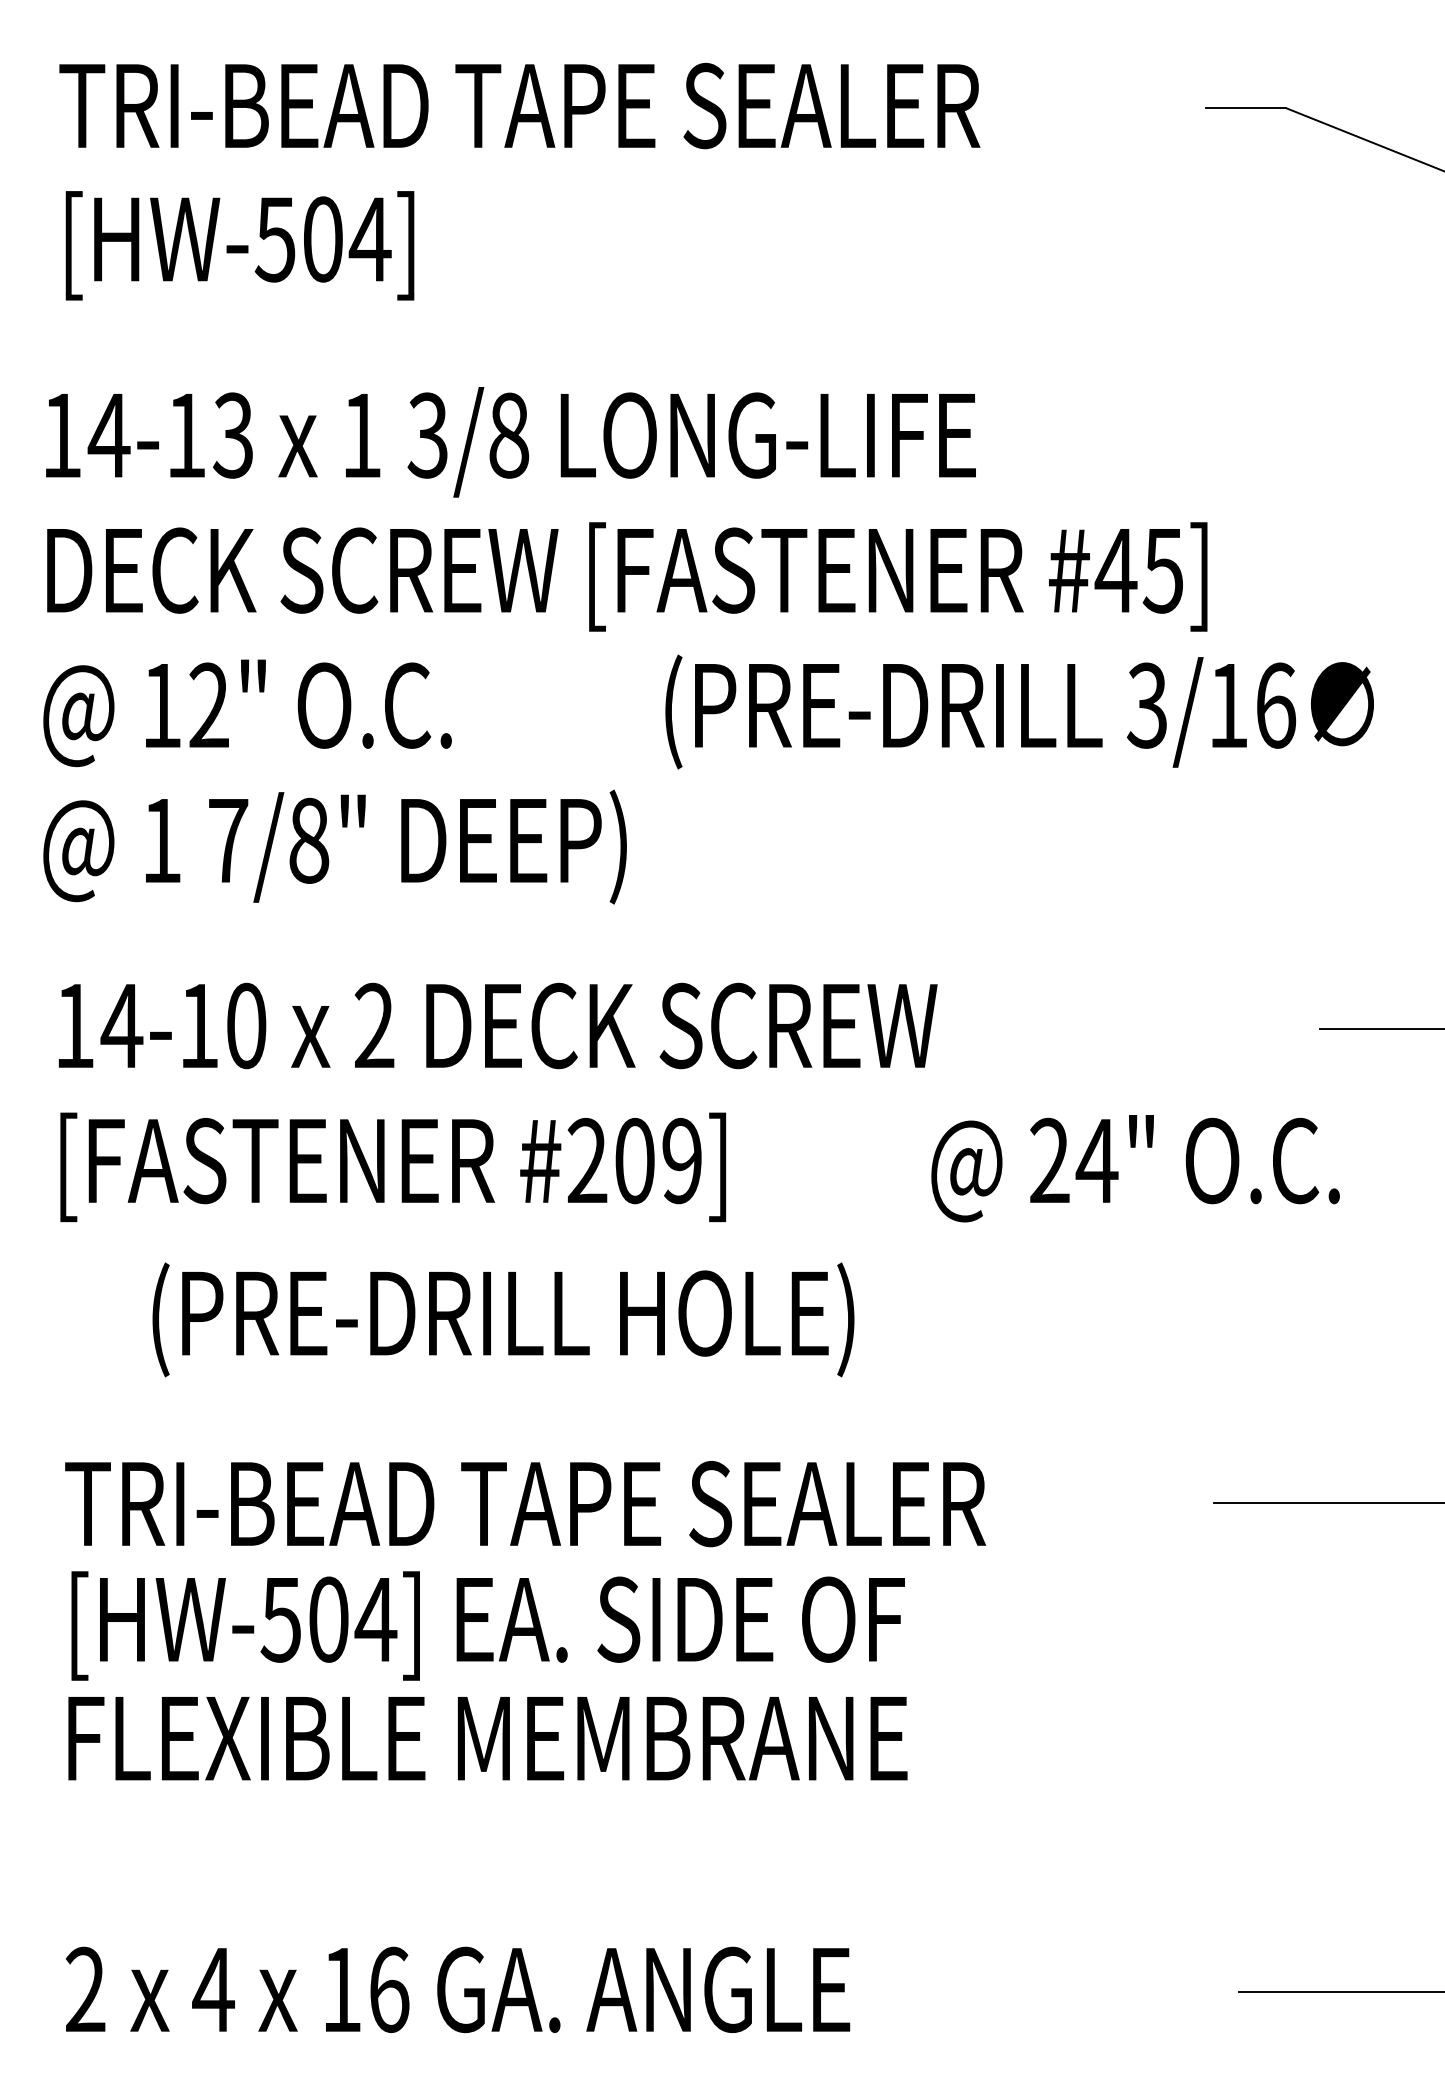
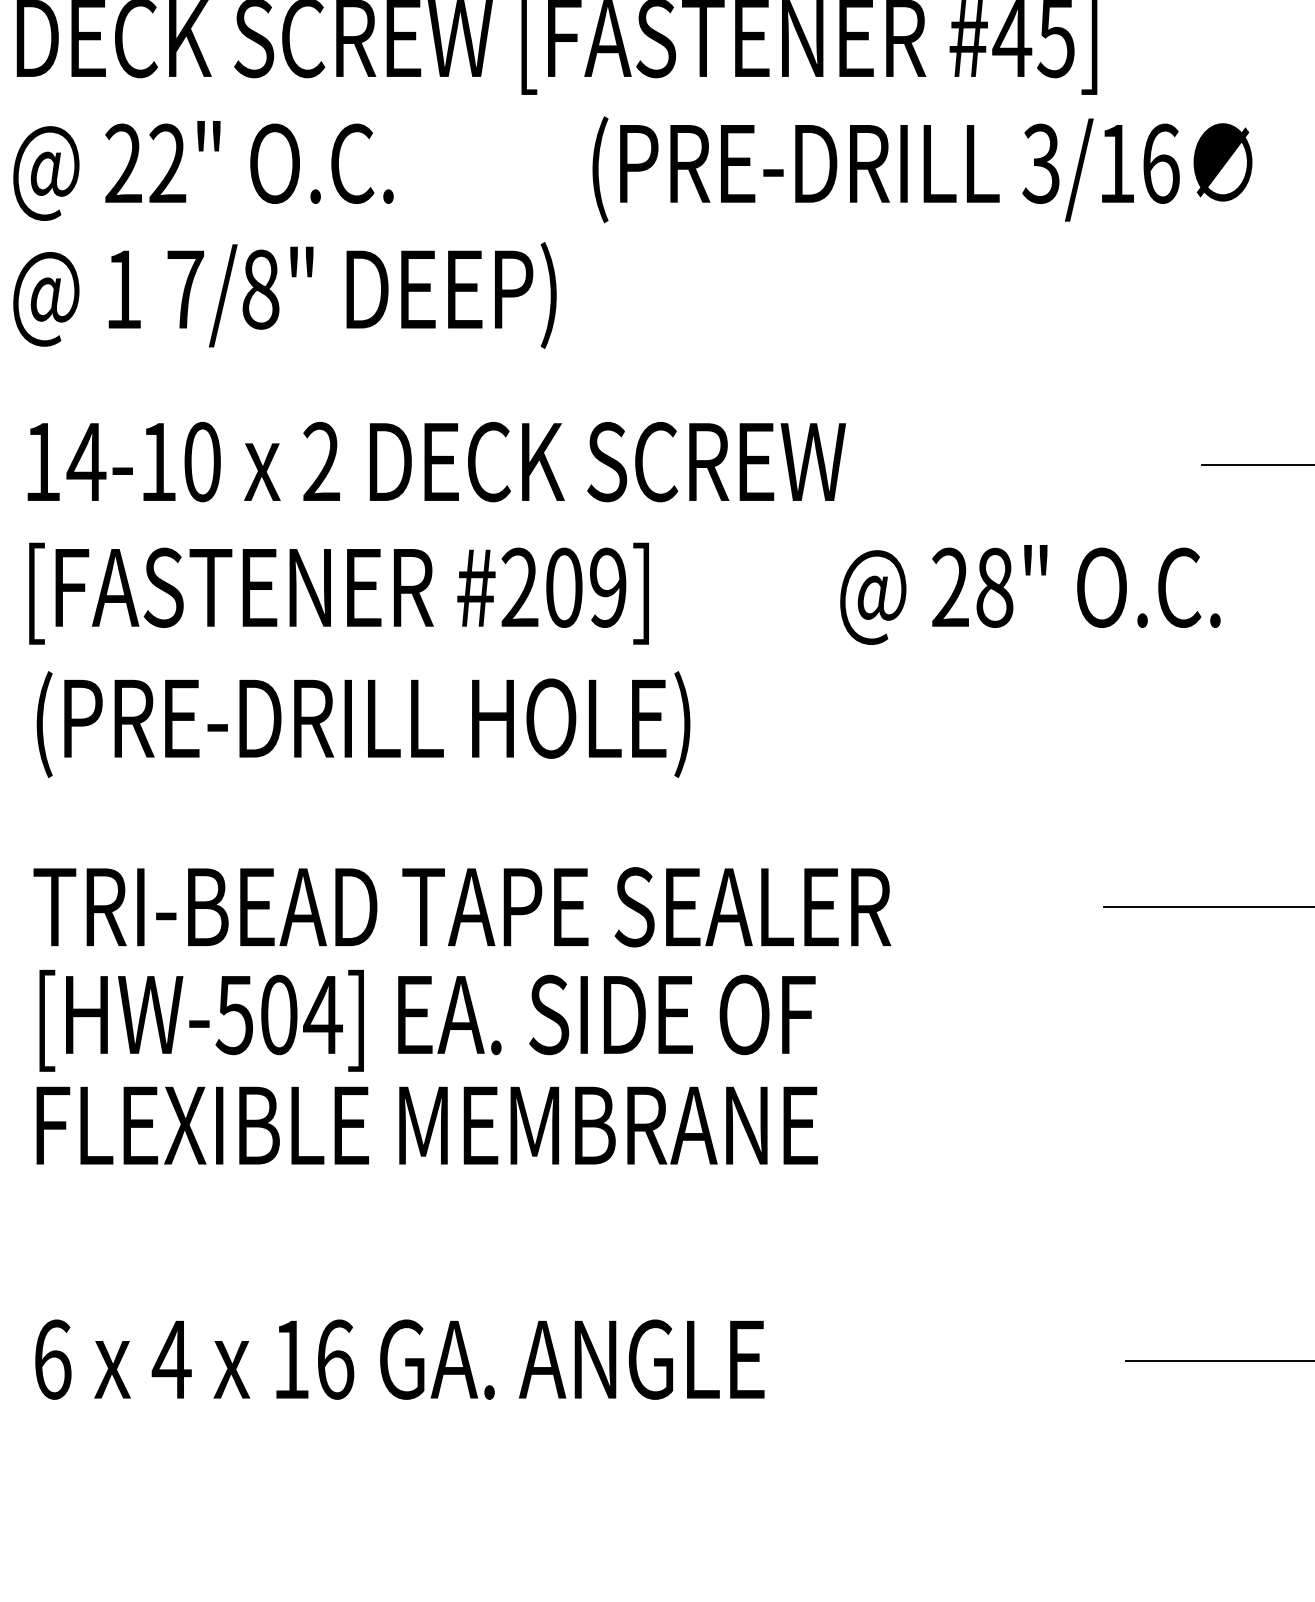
text: (161, 704) -> (123, 162), 12" -> 22"
text: (1096, 1161) -> (993, 588), 24" -> 28"
text: (503, 1319) -> (363, 724), moved
text: (85, 1989) -> (52, 1359), 2 -> 6

